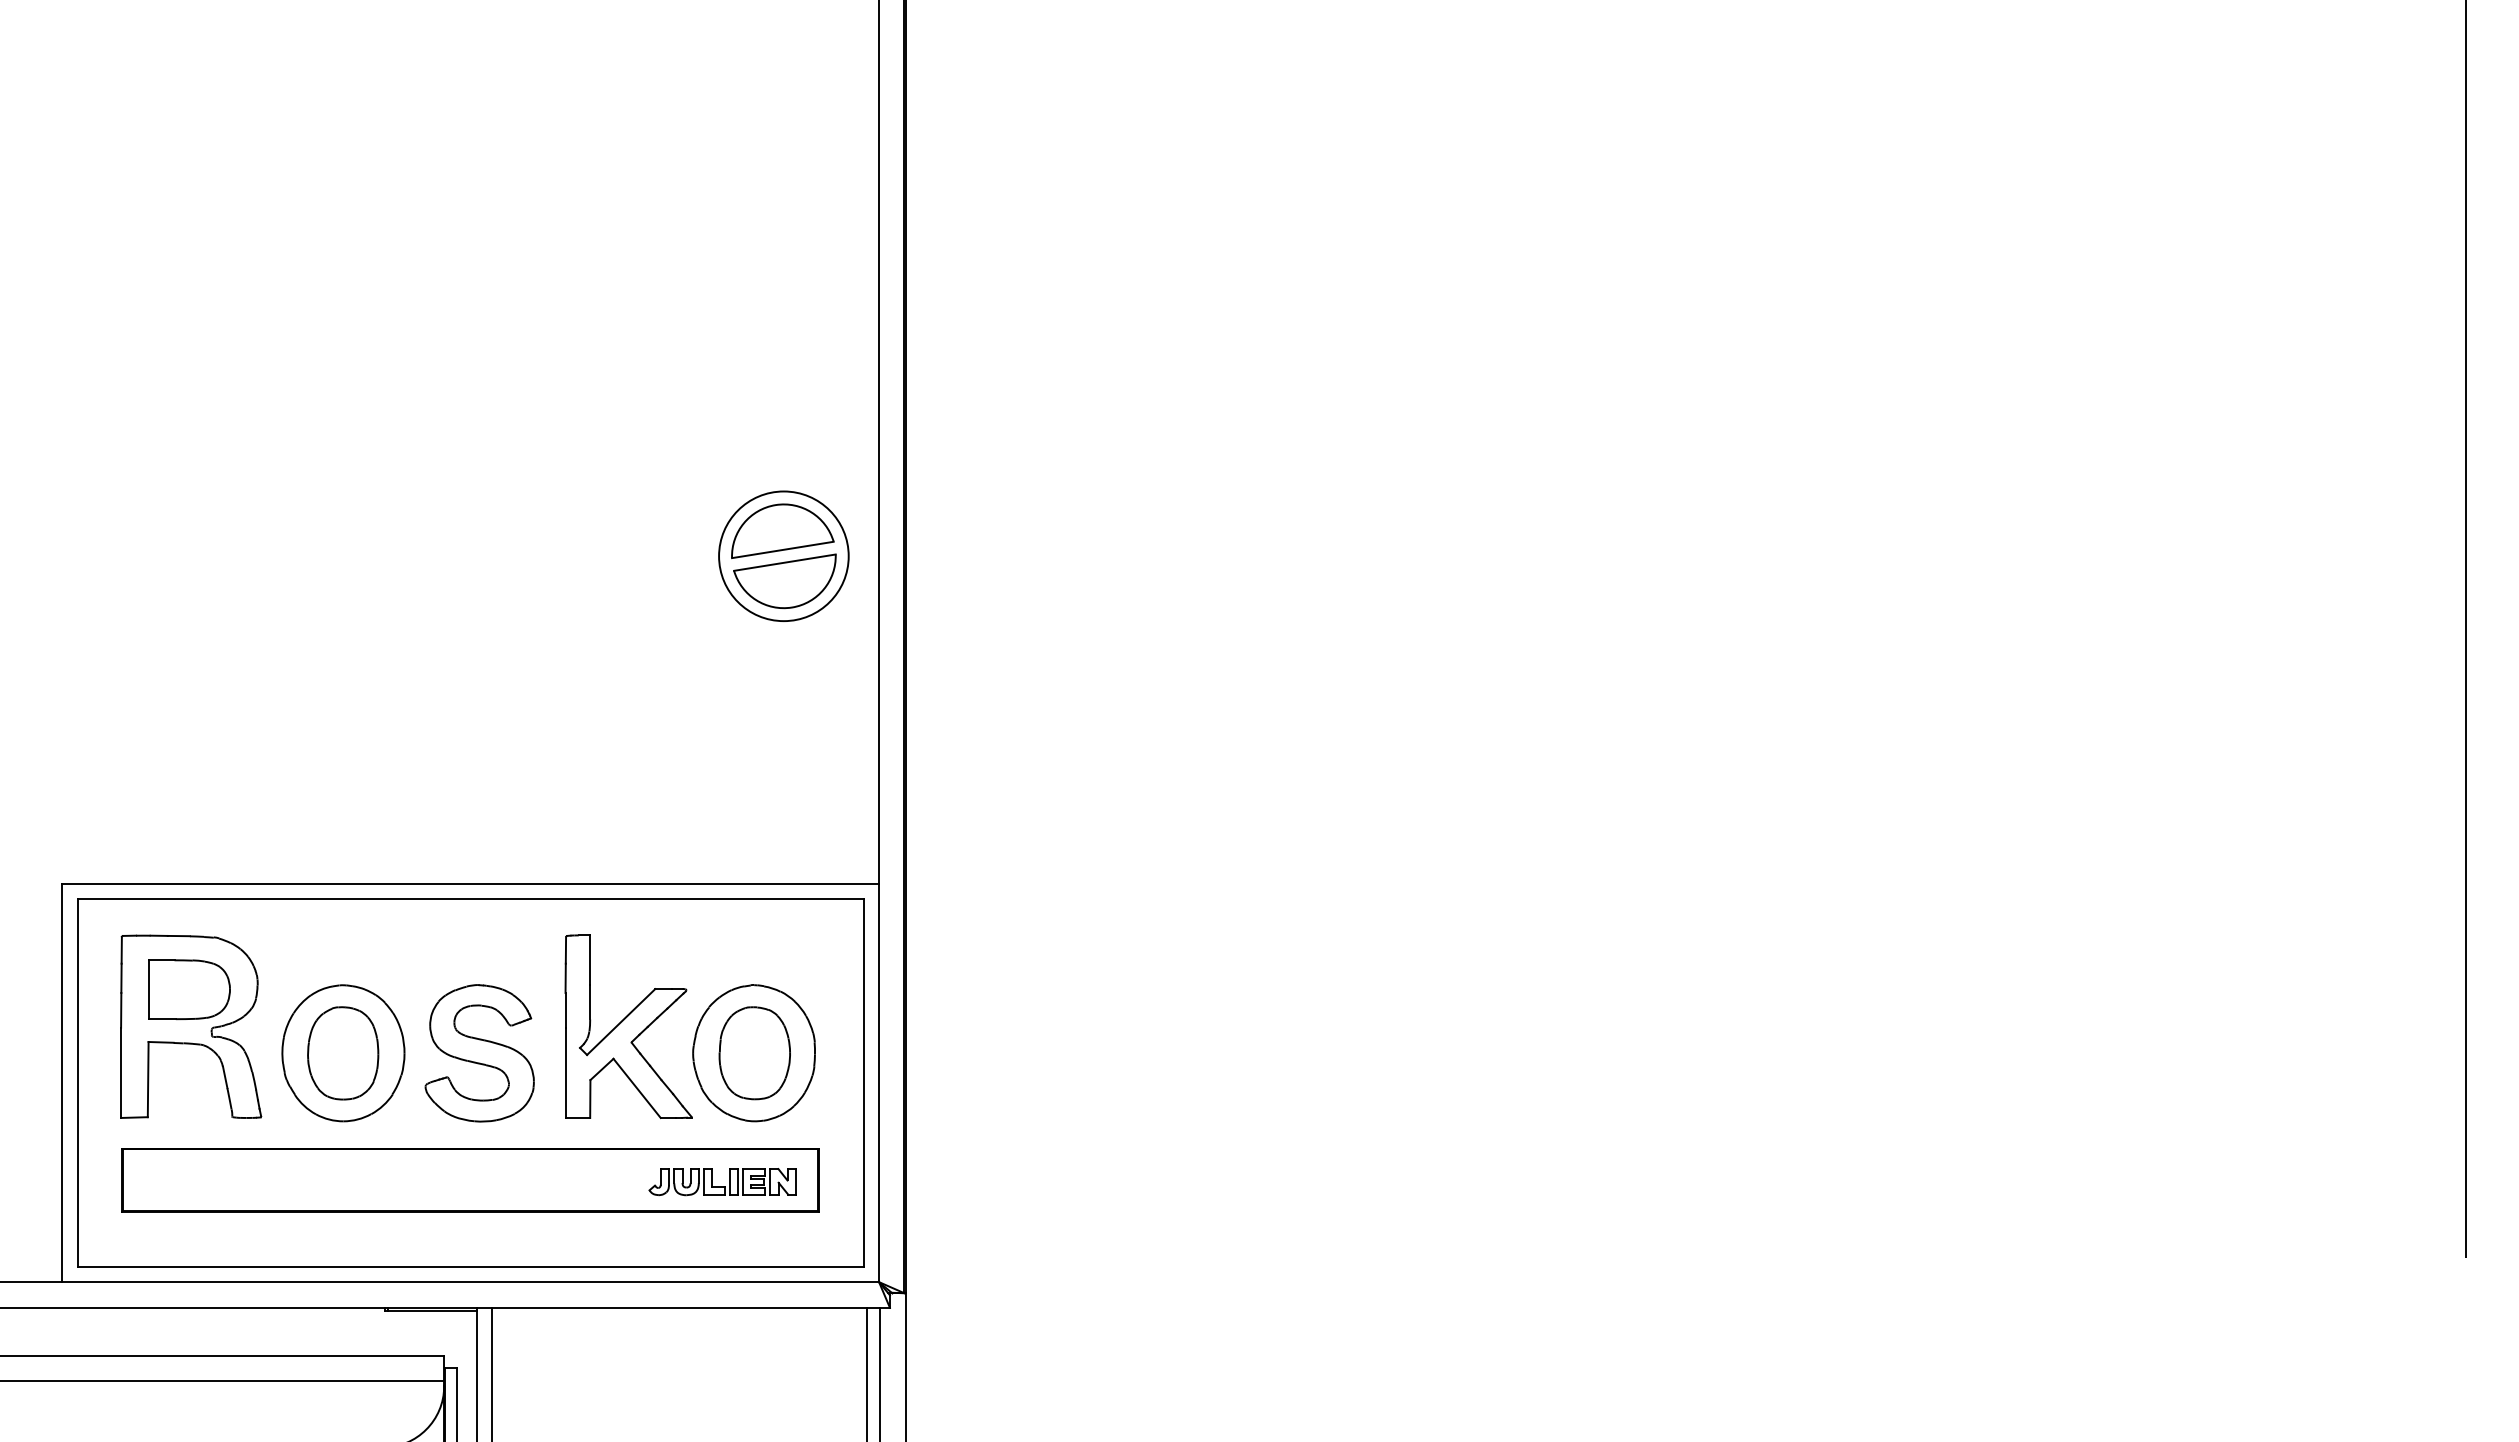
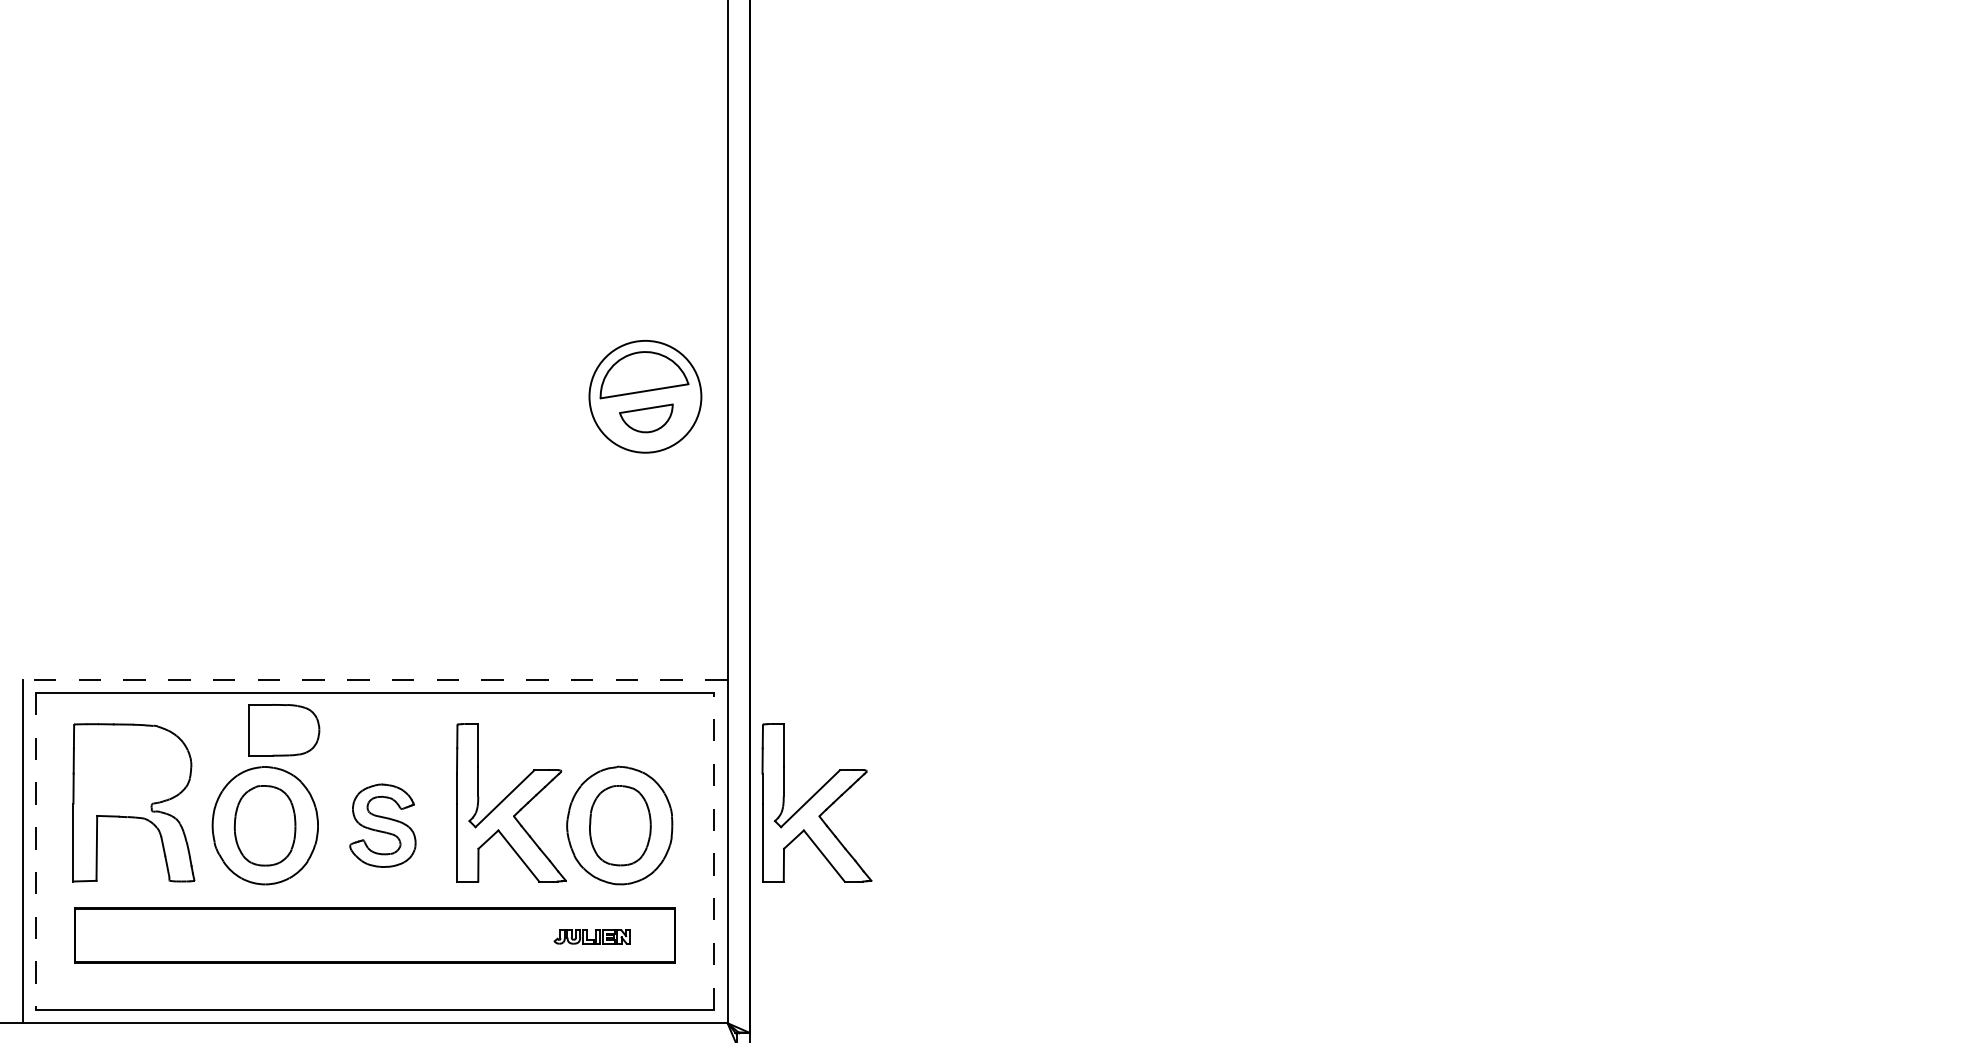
part: (784, 581) -> (645, 418), size x0.6
line: (470, 884) -> (374, 680), solid -> dashed
part: (189, 989) -> (284, 730), moved
part: (982, 1026) -> (816, 802), added
part: (479, 1053) -> (382, 825), size x0.7
line: (77, 1083) -> (35, 851), solid -> dashed
line: (863, 1083) -> (714, 851), solid -> dashed
part: (722, 1182) -> (592, 937), size x0.6

